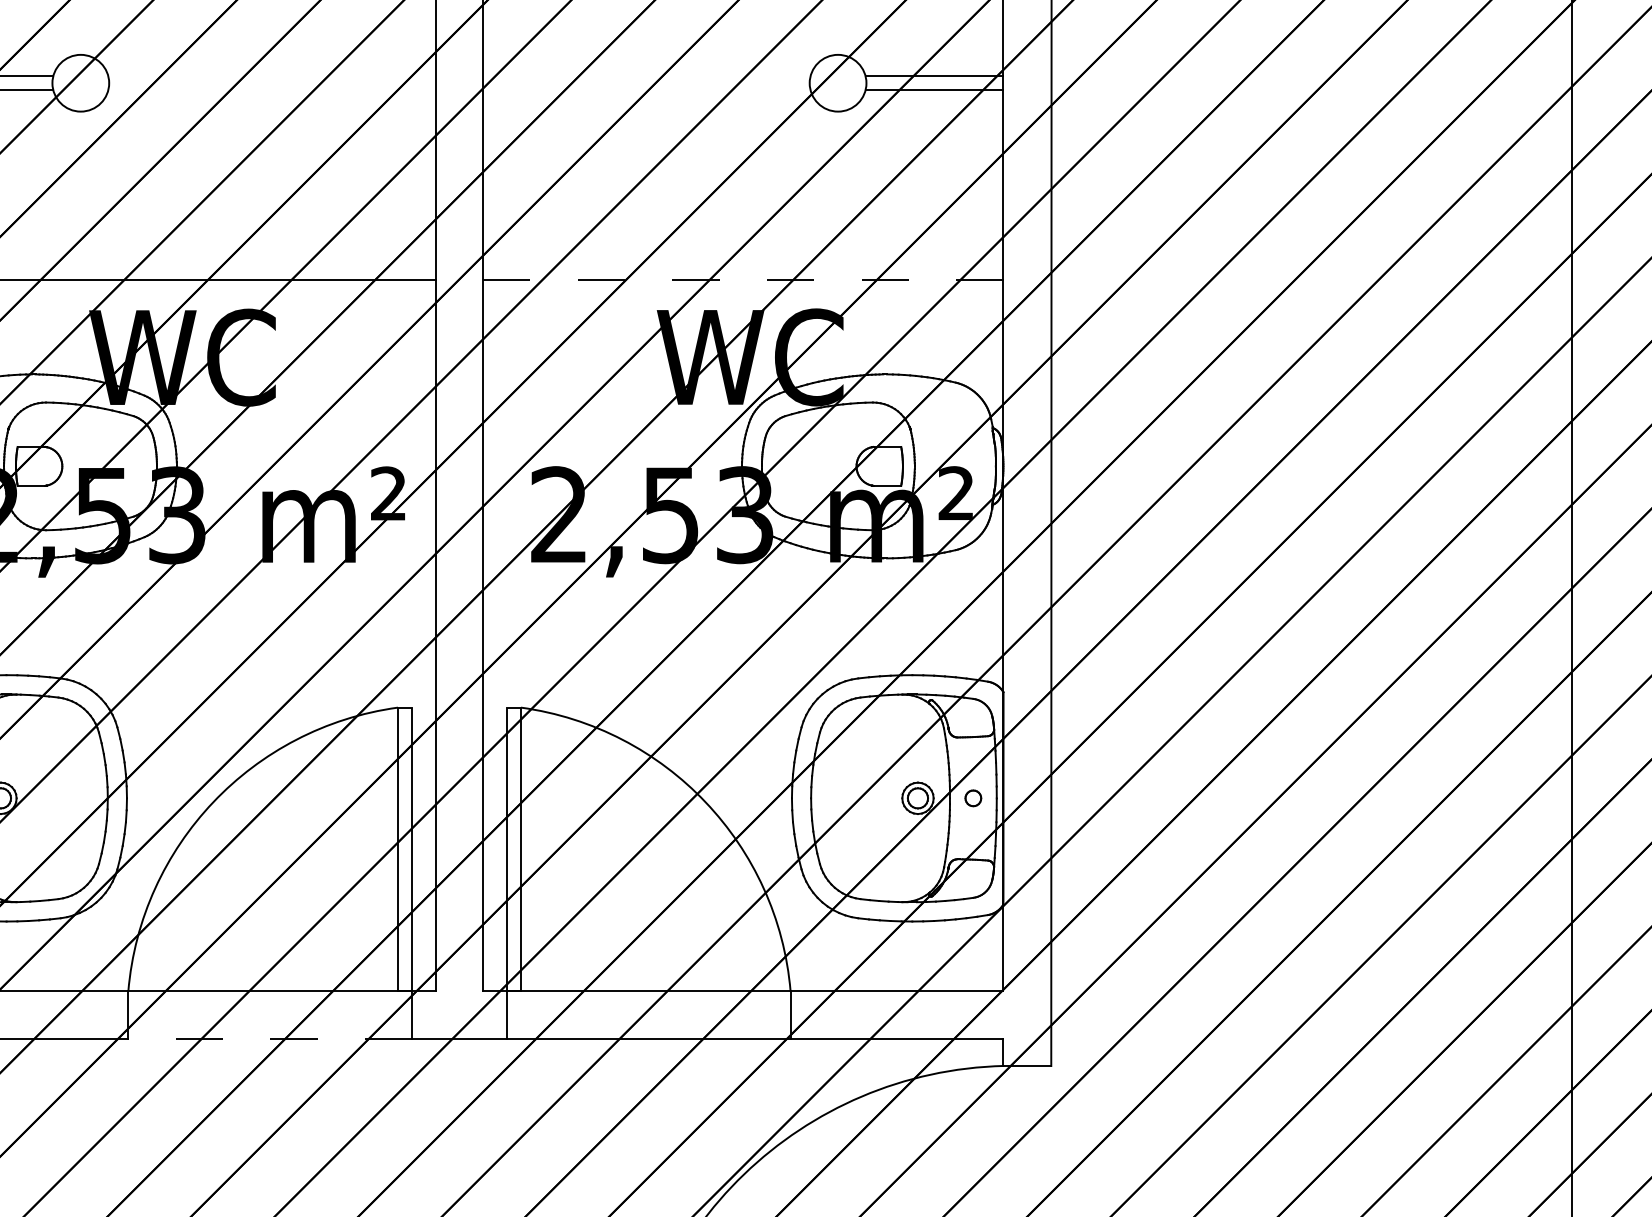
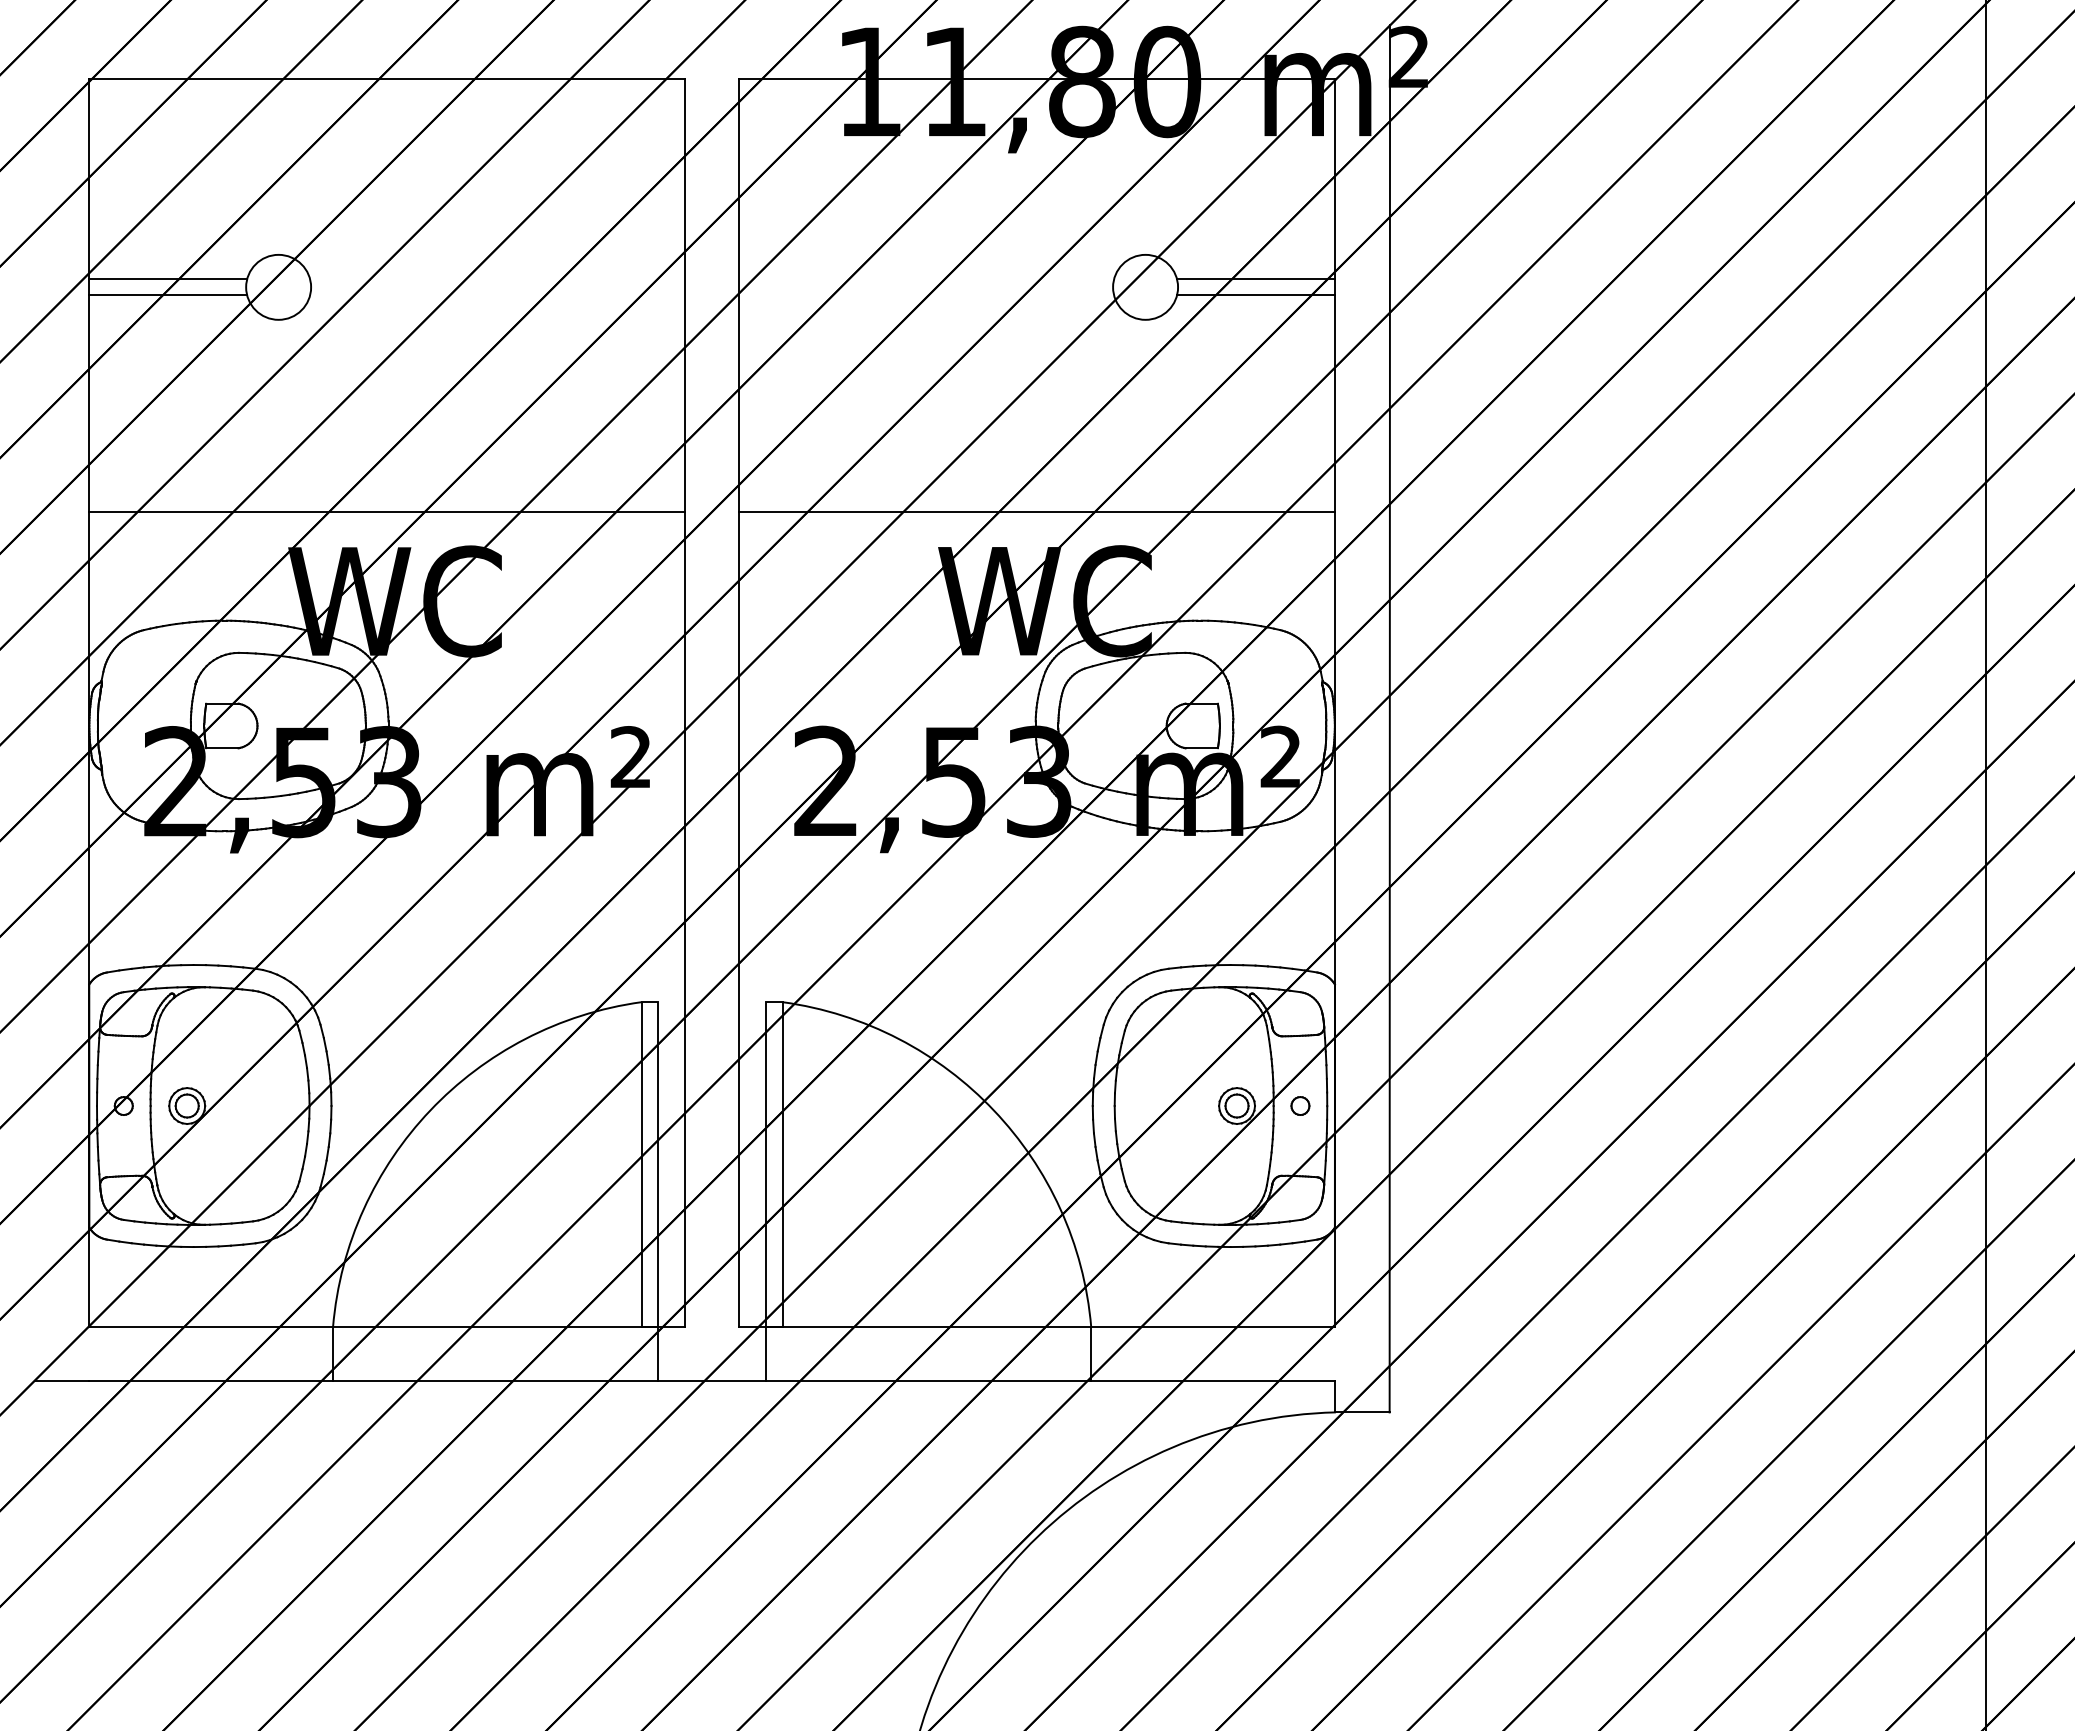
line: (743, 279) -> (1037, 512), dashed -> solid
line: (270, 1038) -> (495, 1381), dashed -> solid

